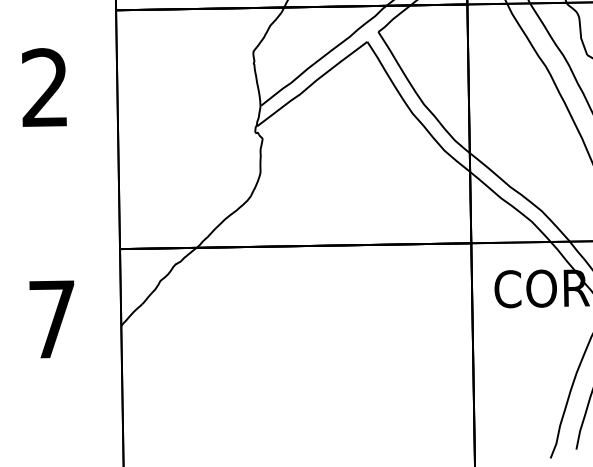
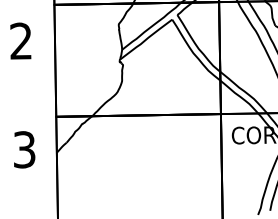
text: (52, 318) -> (24, 149), 7 -> 3

